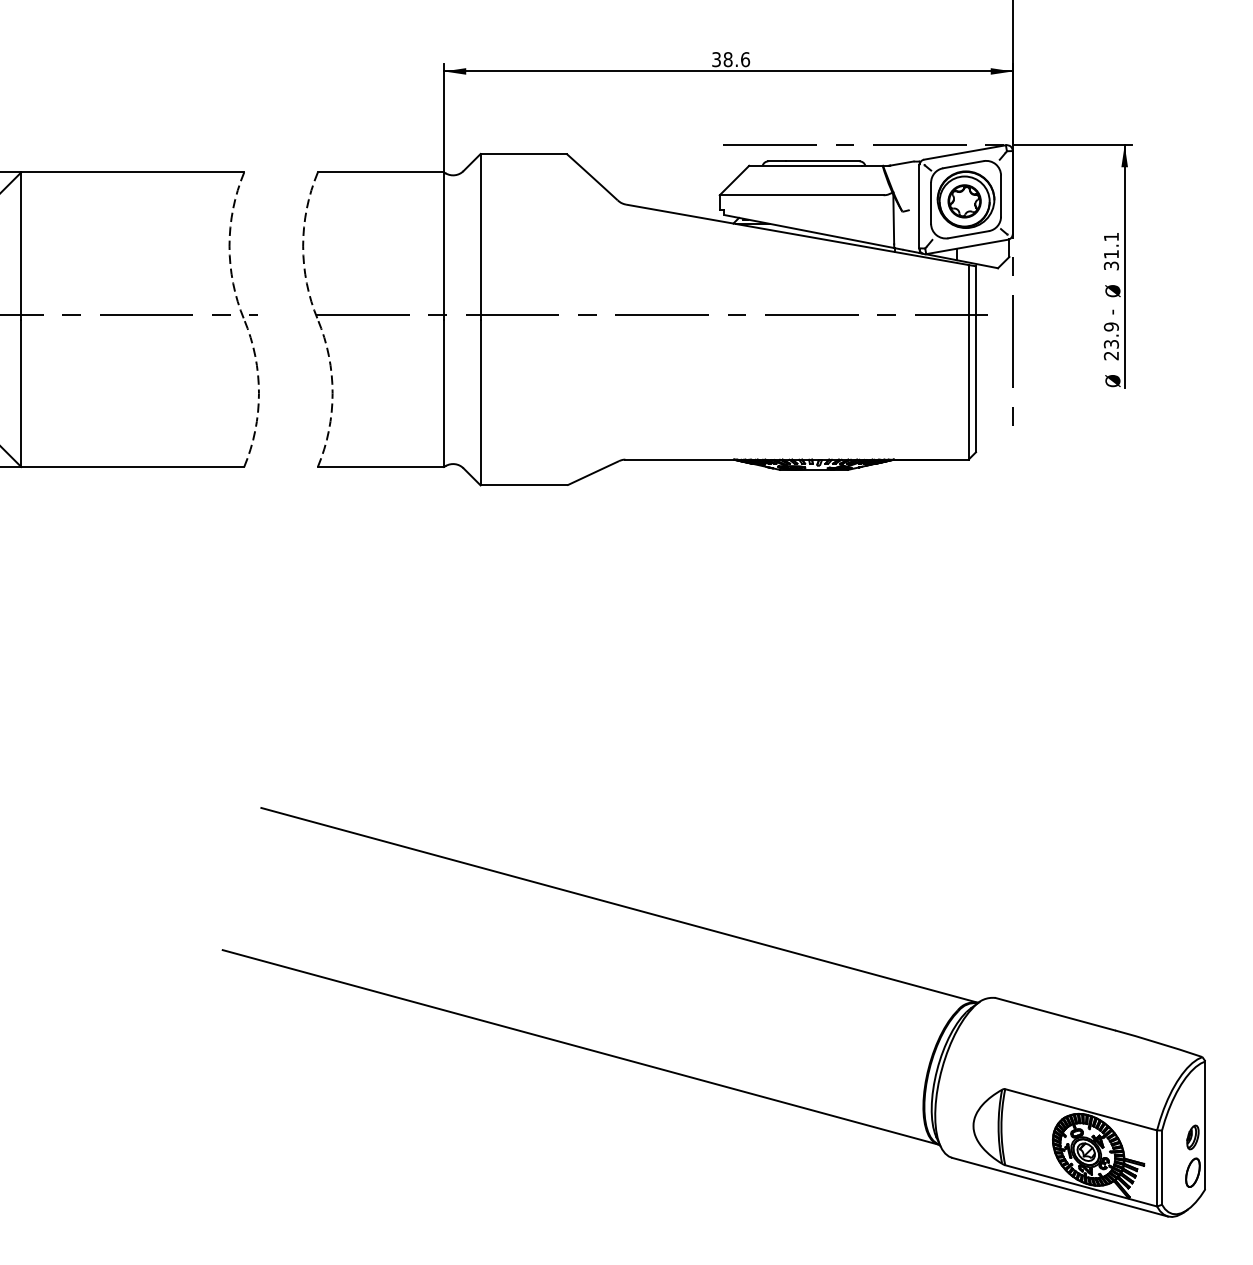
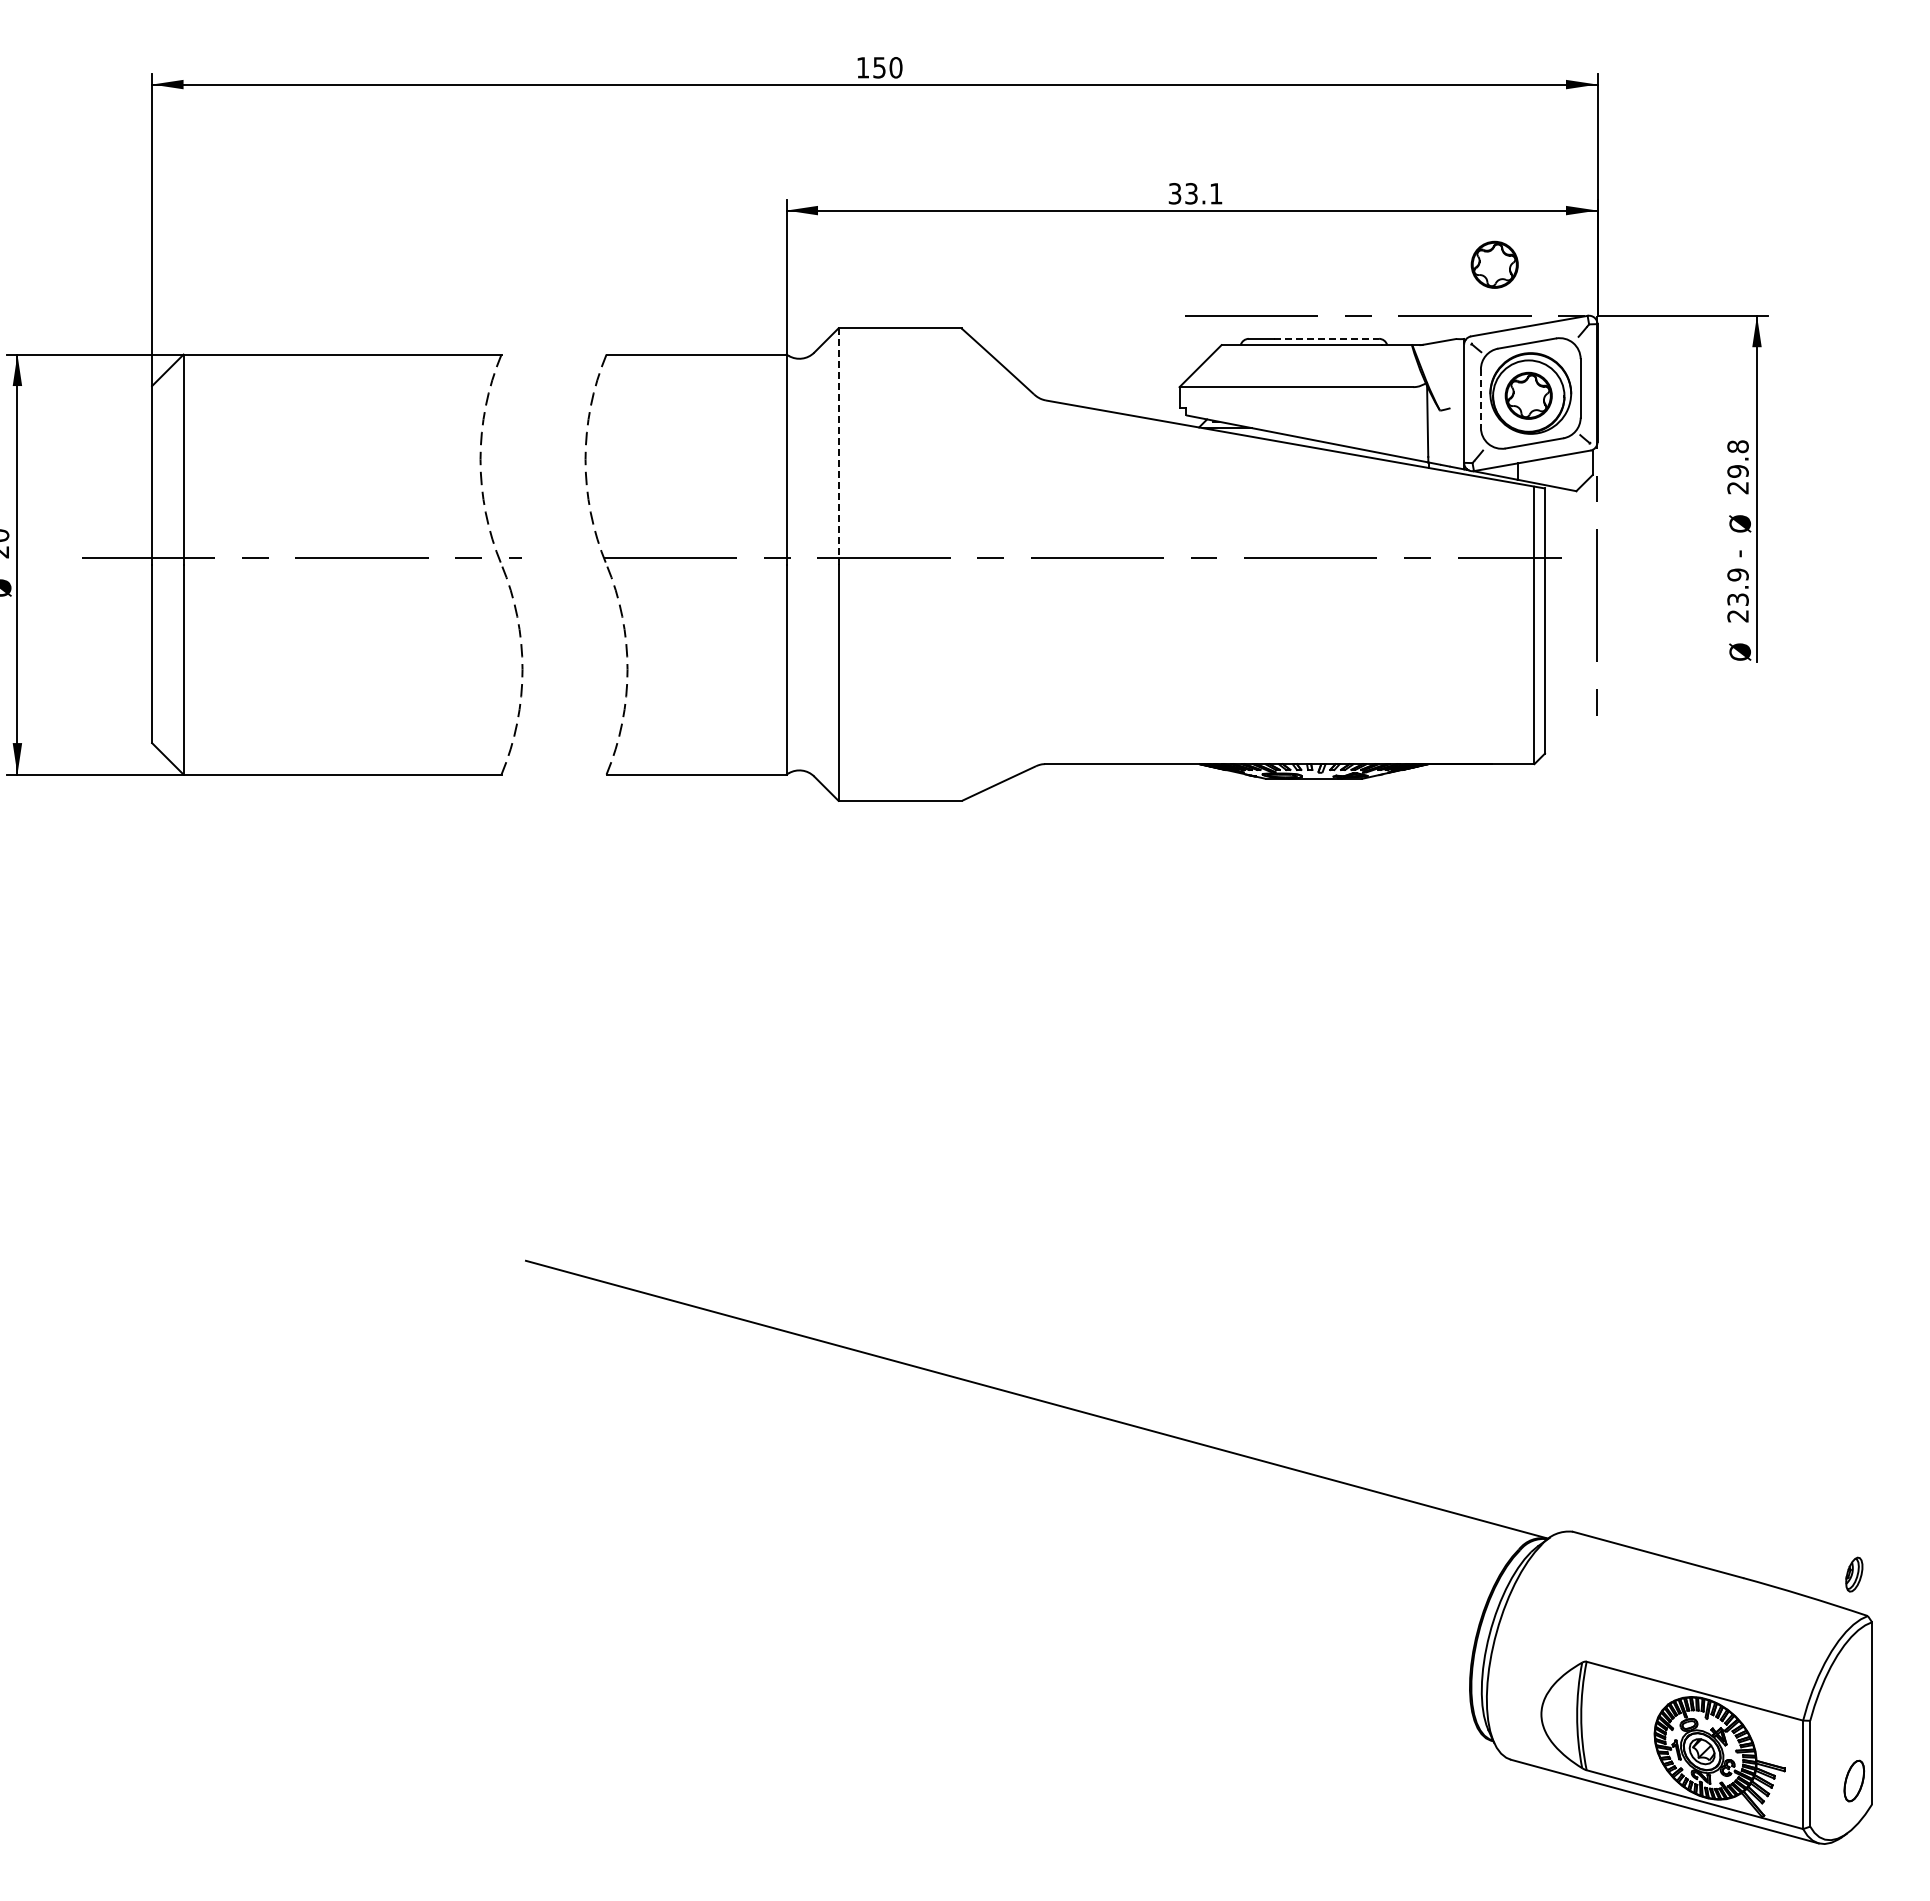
text: (736, 59) -> (1203, 193), 38.6 -> 33.1
part: (940, 109) -> (1494, 264), added
line: (822, 161) -> (1326, 338), solid -> dashed
line: (930, 203) -> (1480, 399), solid -> dashed
line: (480, 236) -> (838, 446), solid -> dashed
text: (1111, 251) -> (1737, 467), 31.1 -> 29.8
line: (580, 1046) -> (980, 1601), removed
part: (1193, 1137) -> (1854, 1574), moved

